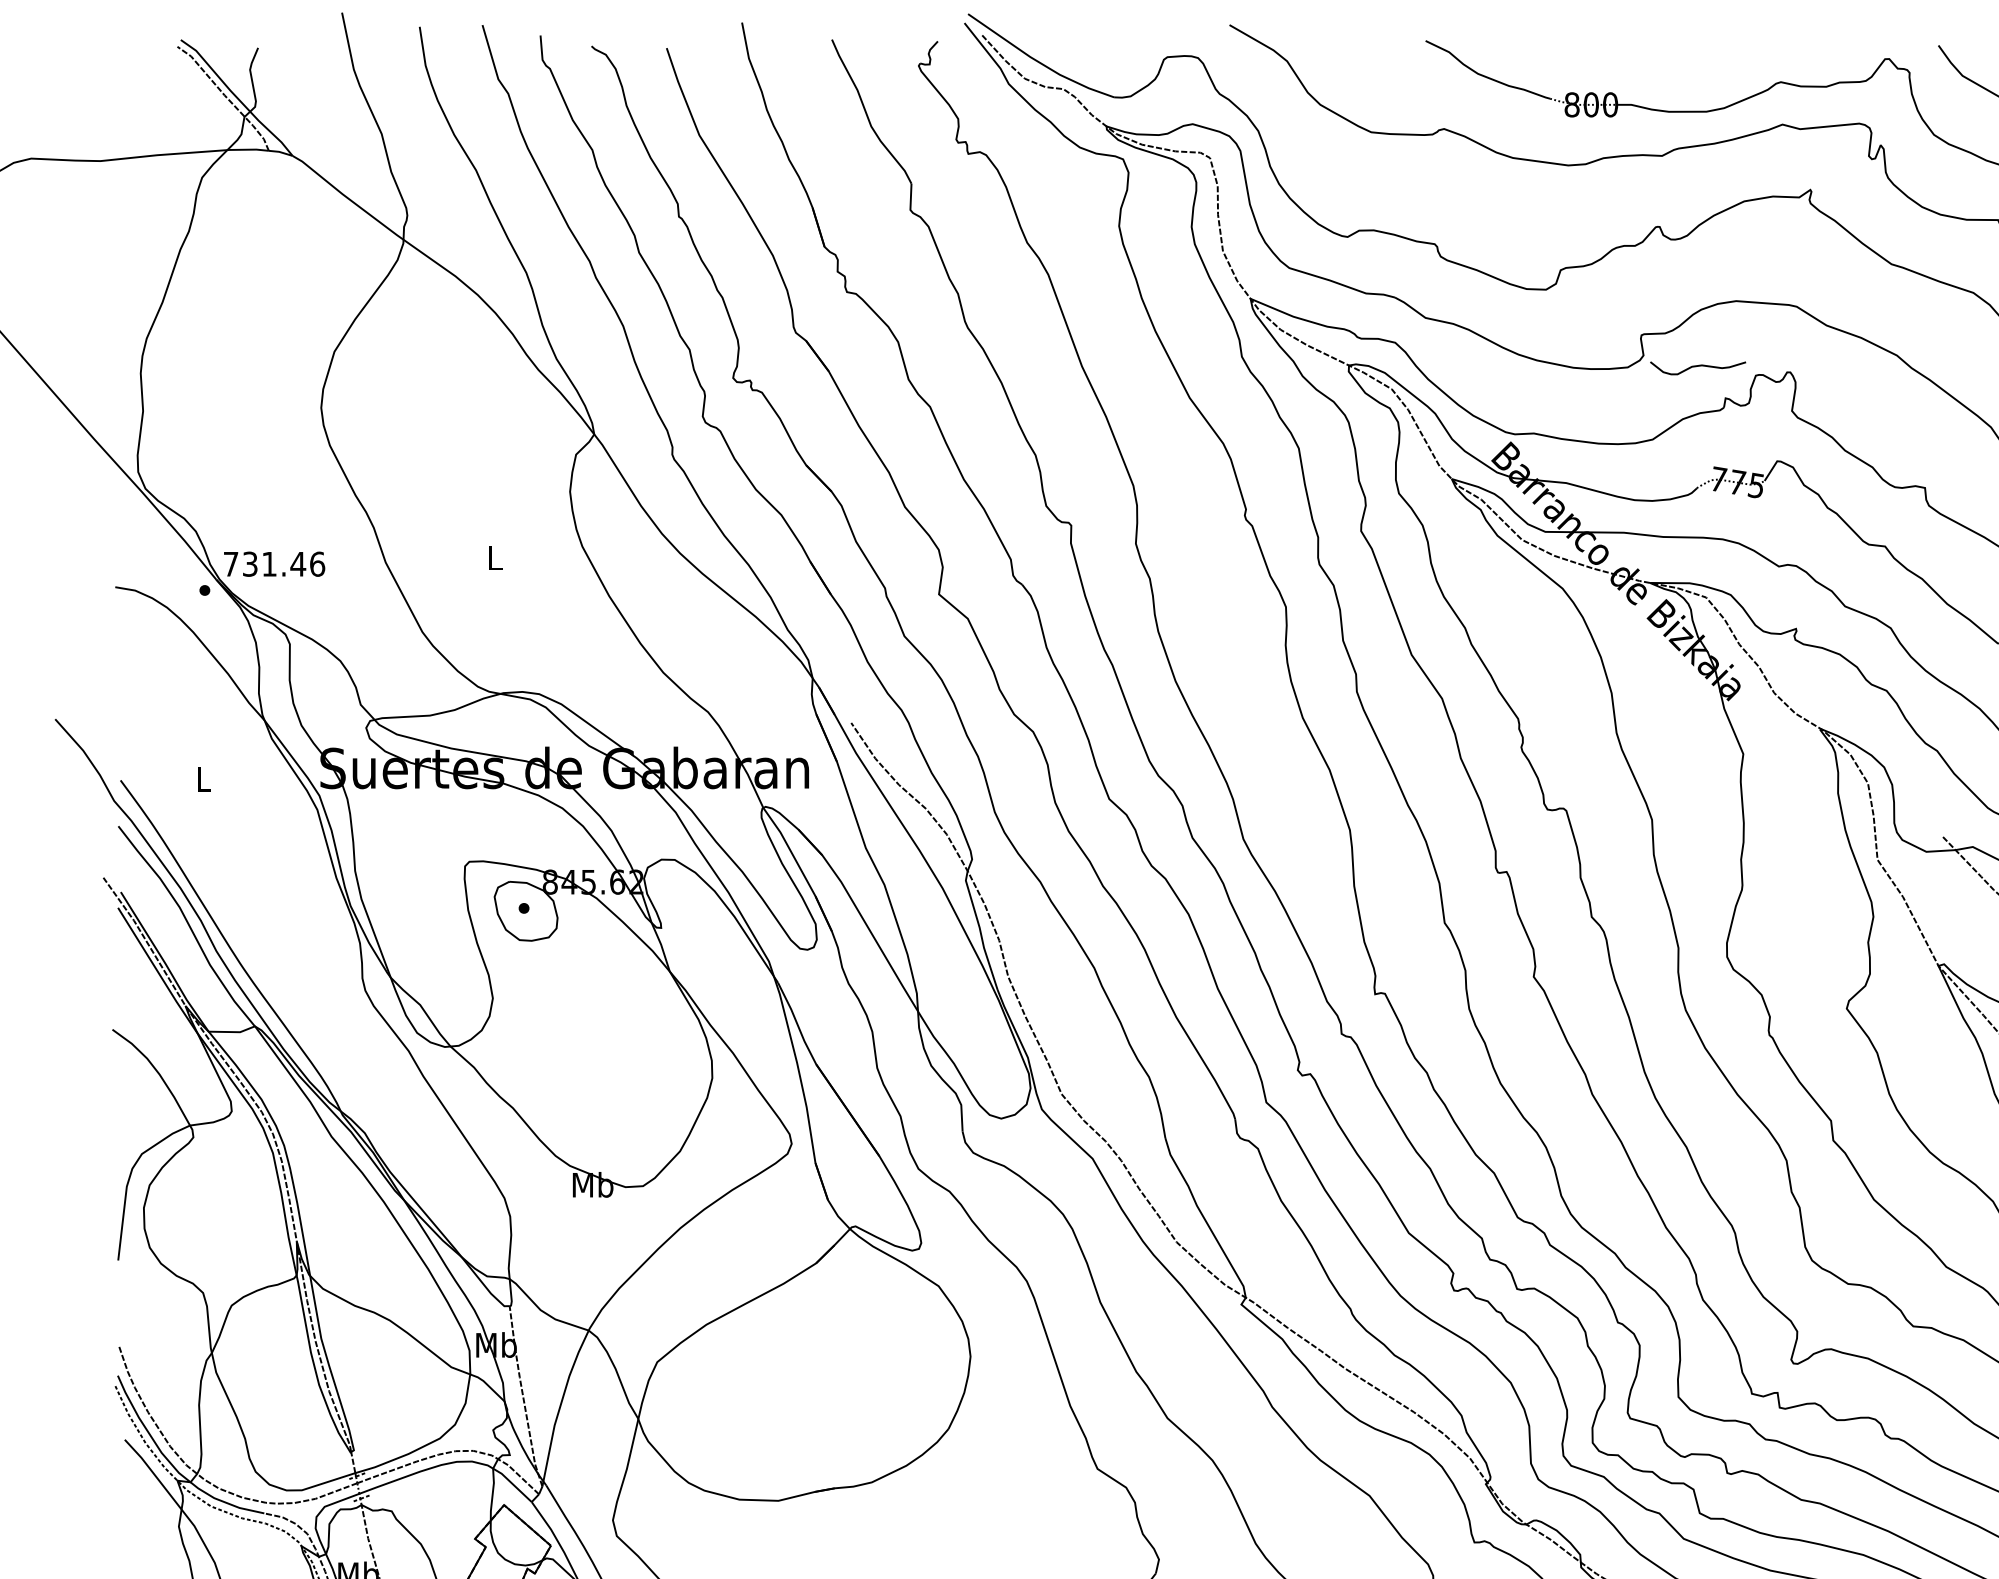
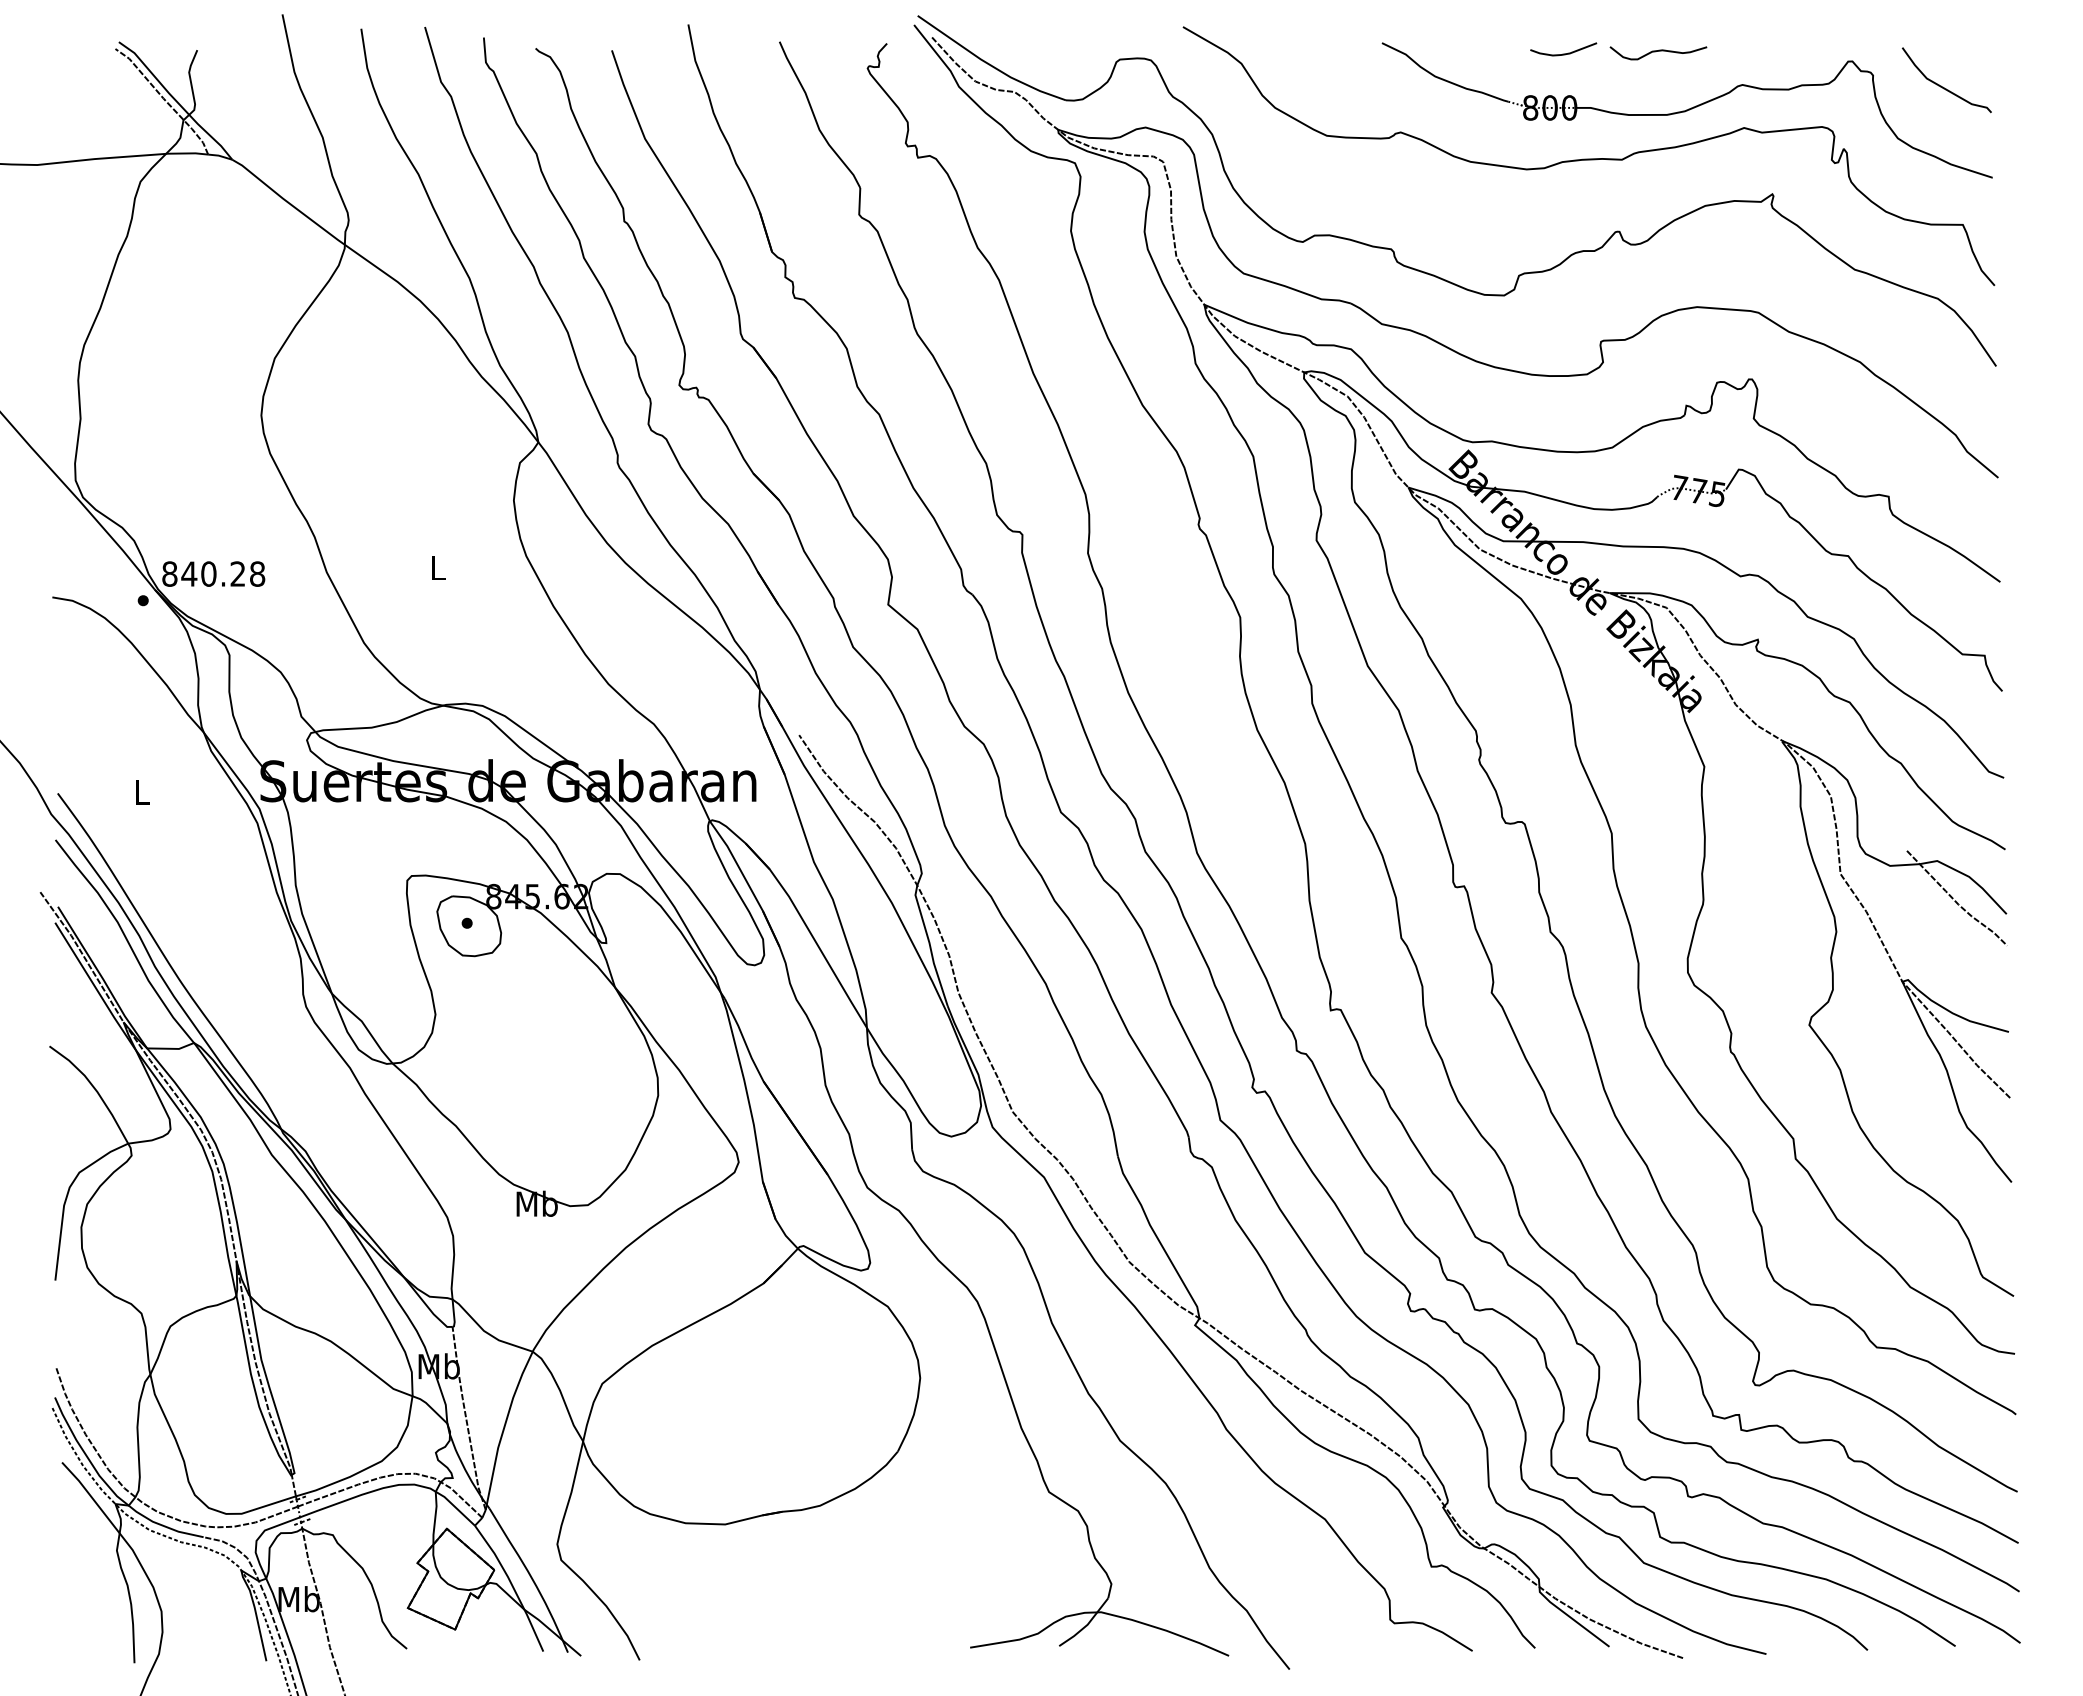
curve: (1604, 51) -> (1563, 53), added
curve: (1698, 366) -> (1658, 51), moved
text: (274, 563) -> (213, 573), 731.46 -> 840.28

